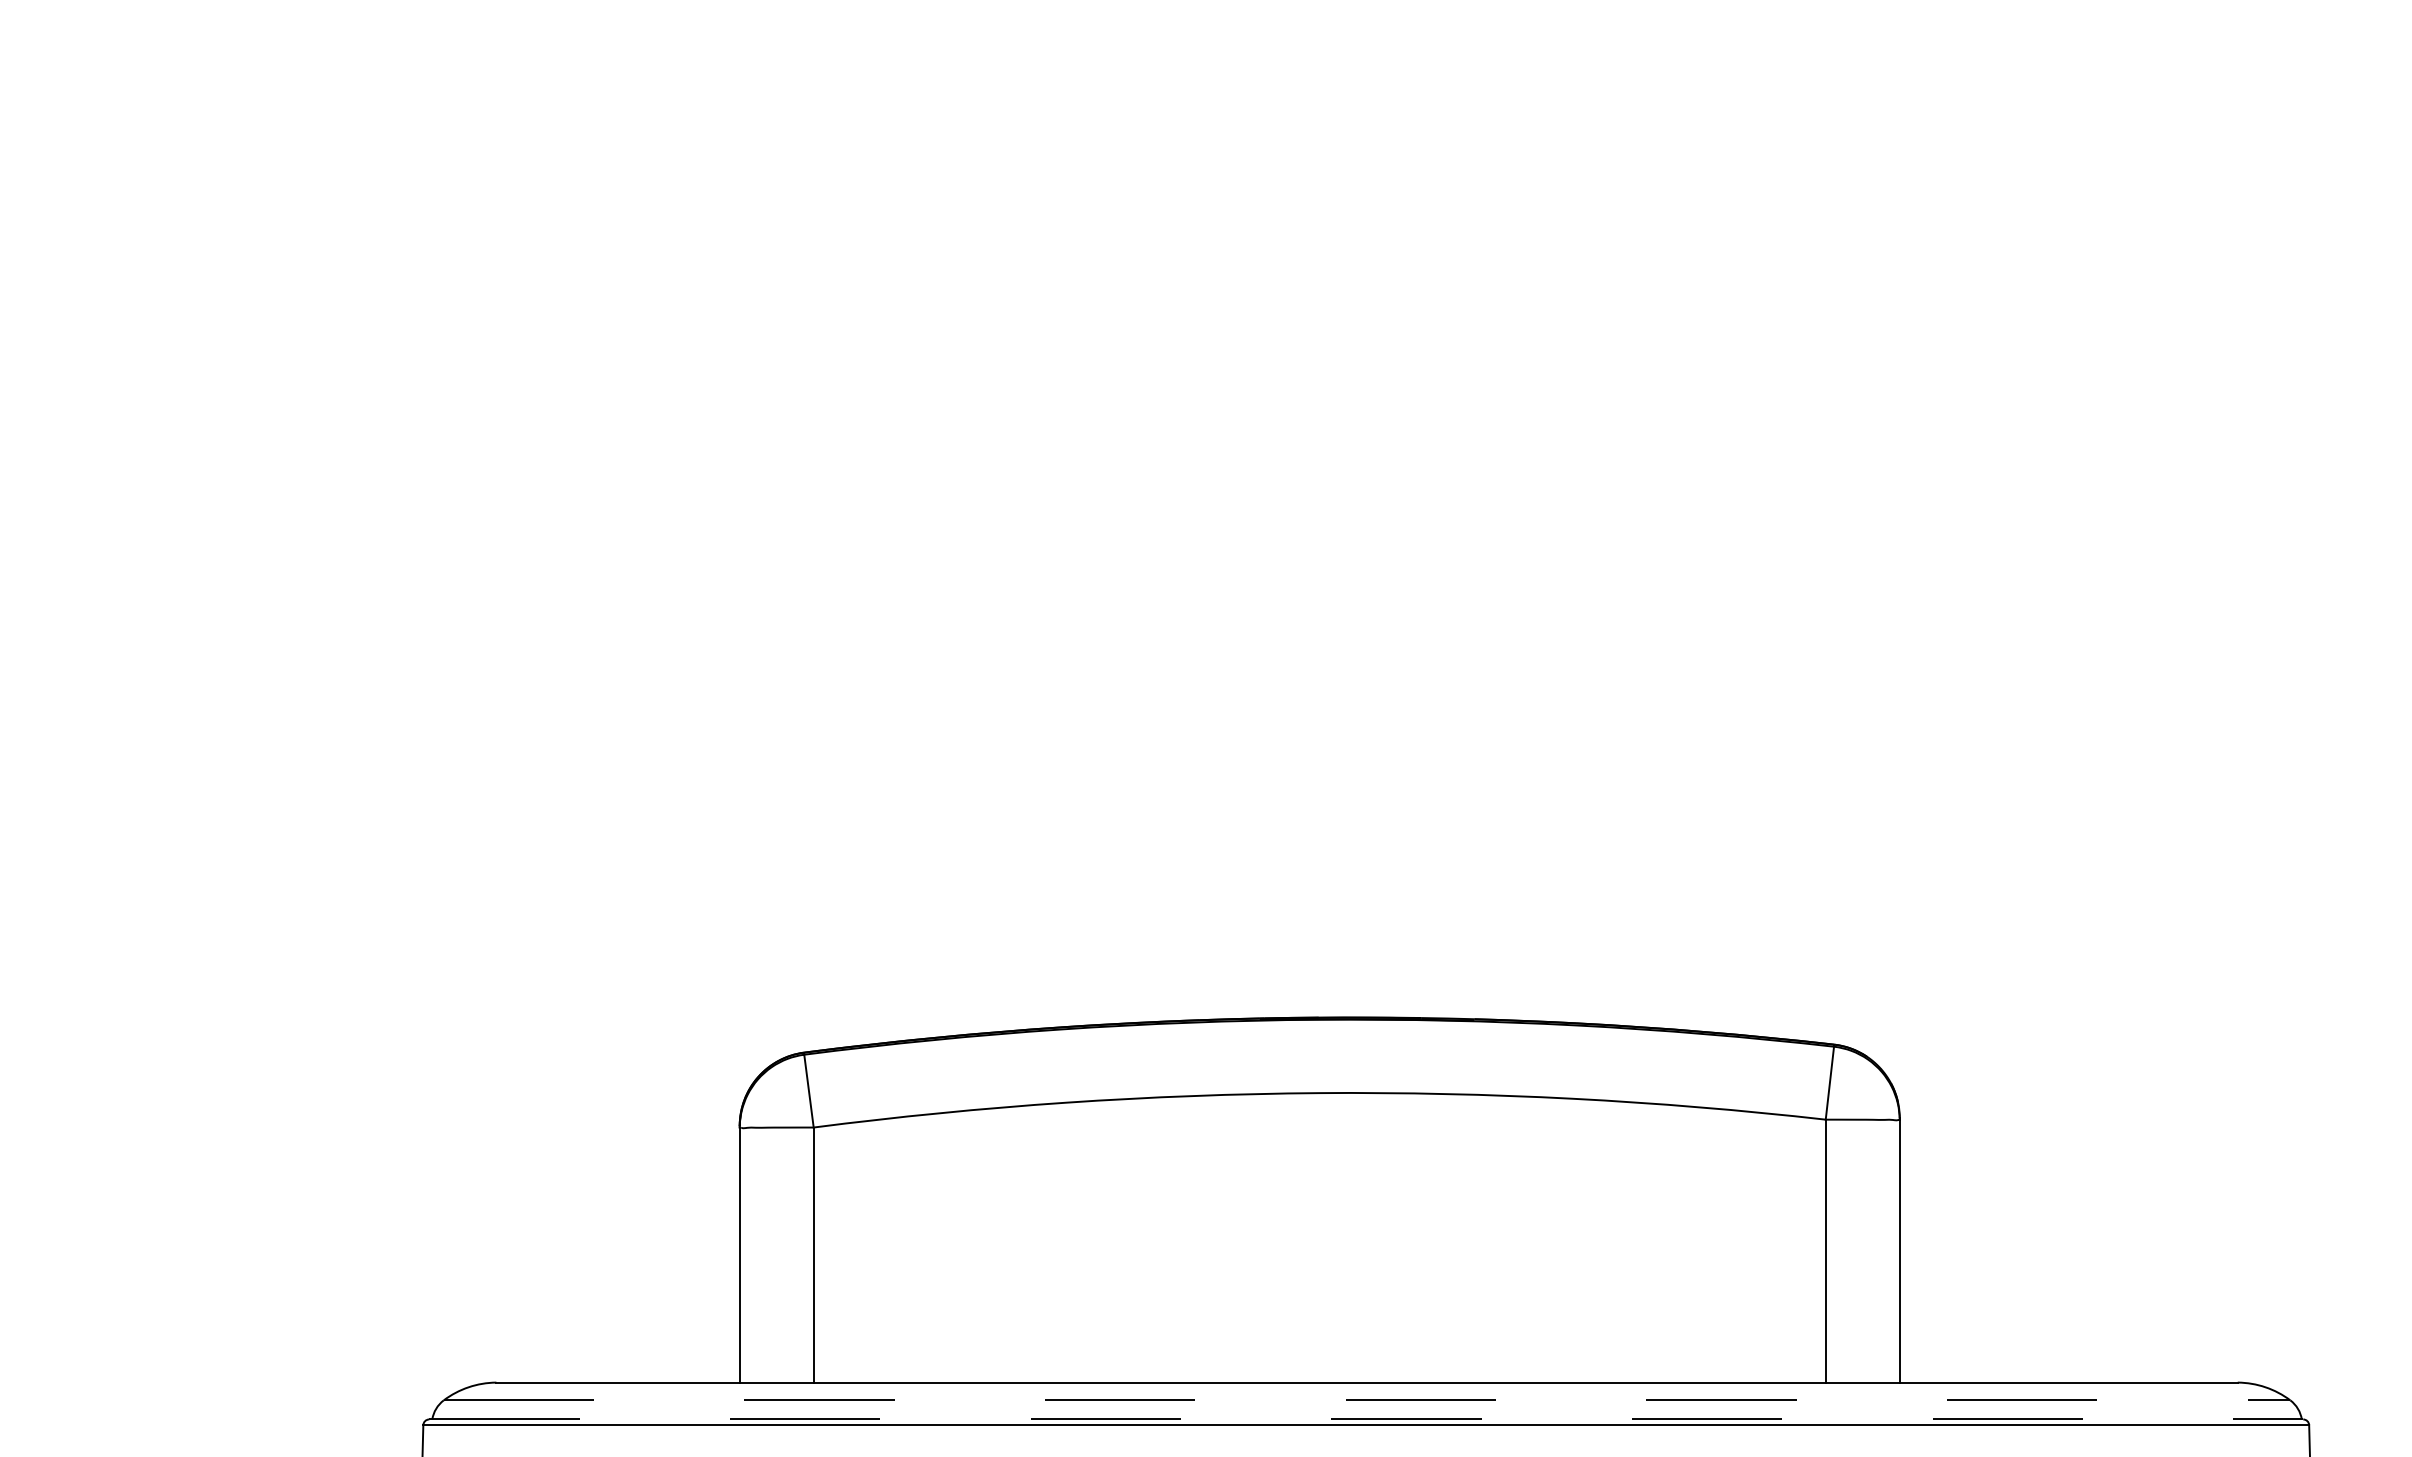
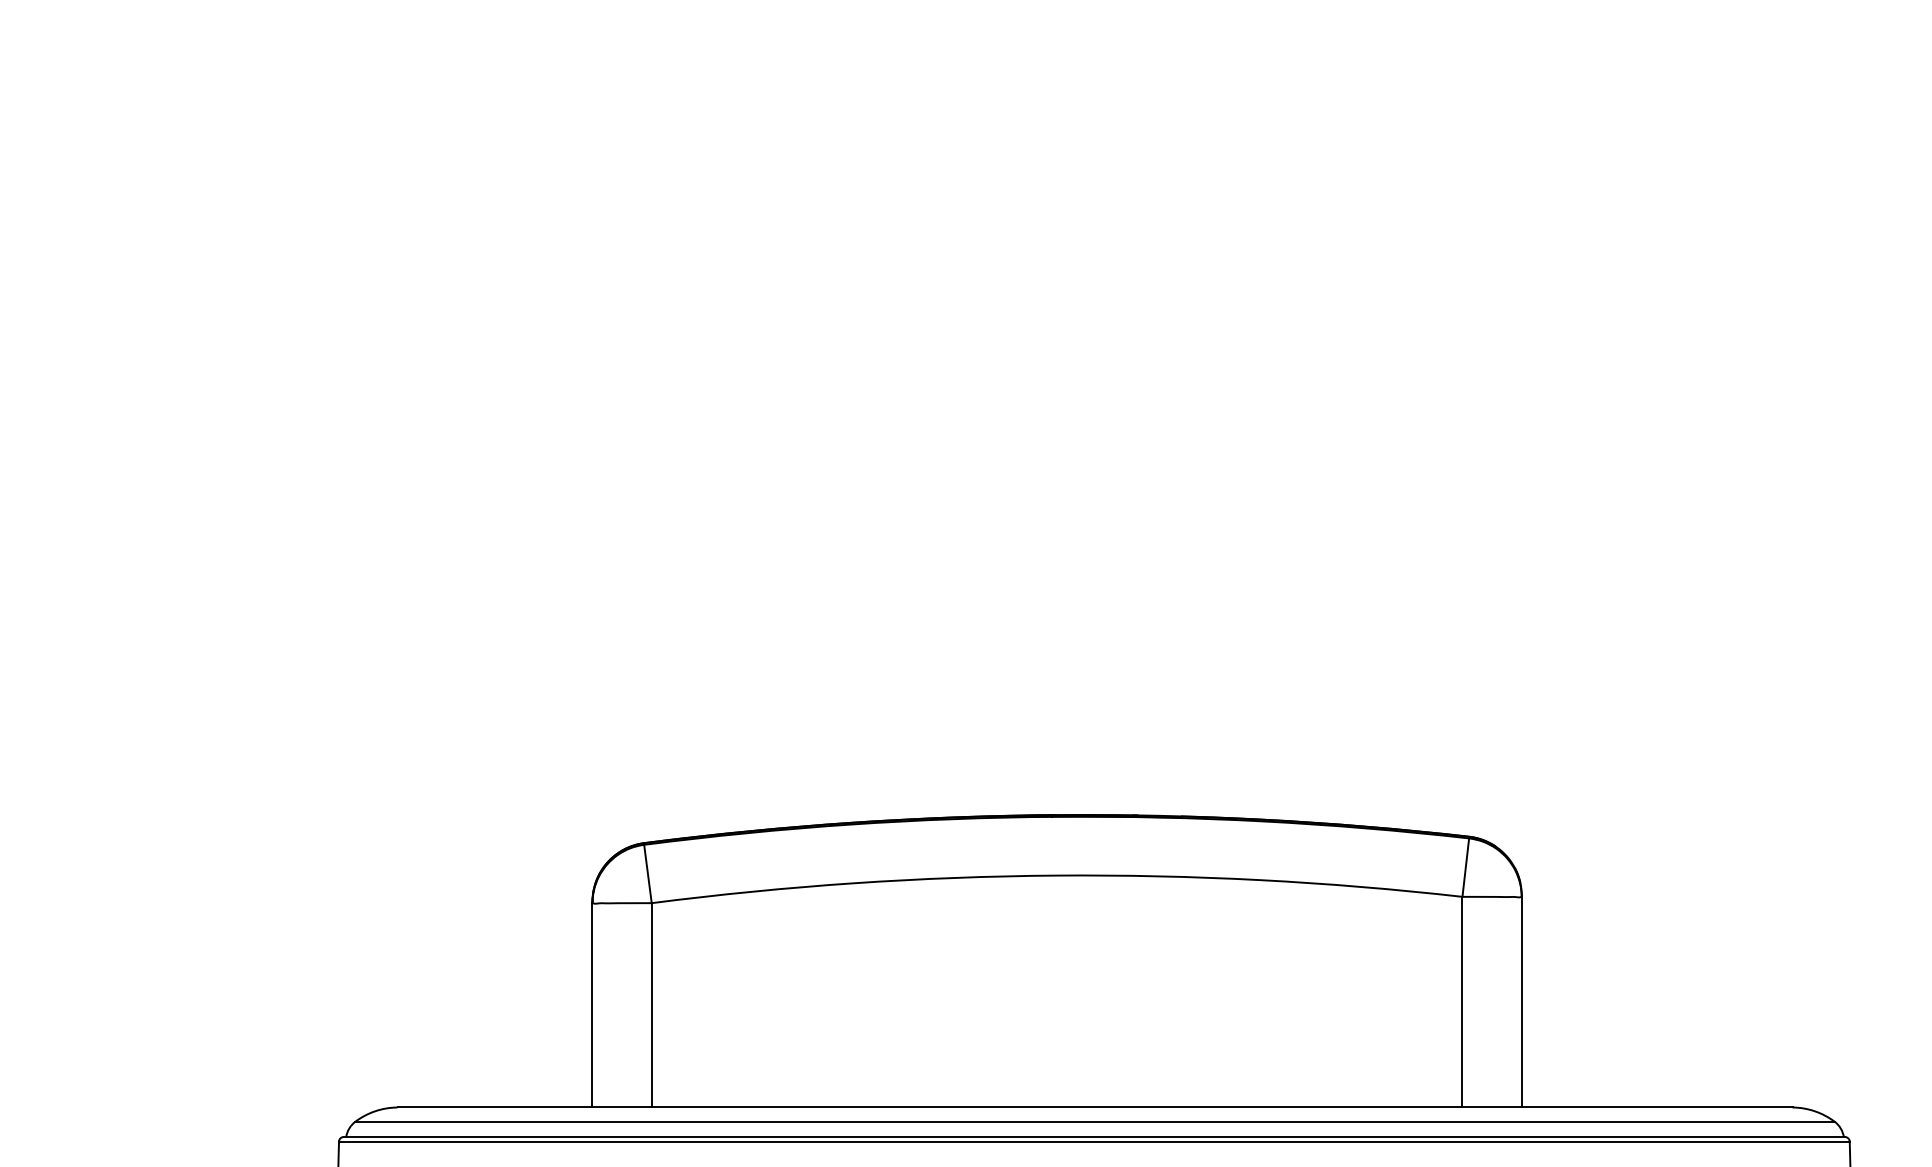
line: (1367, 1400) -> (1095, 1121), dashed -> solid
line: (1366, 1420) -> (1094, 1137), dashed -> solid

